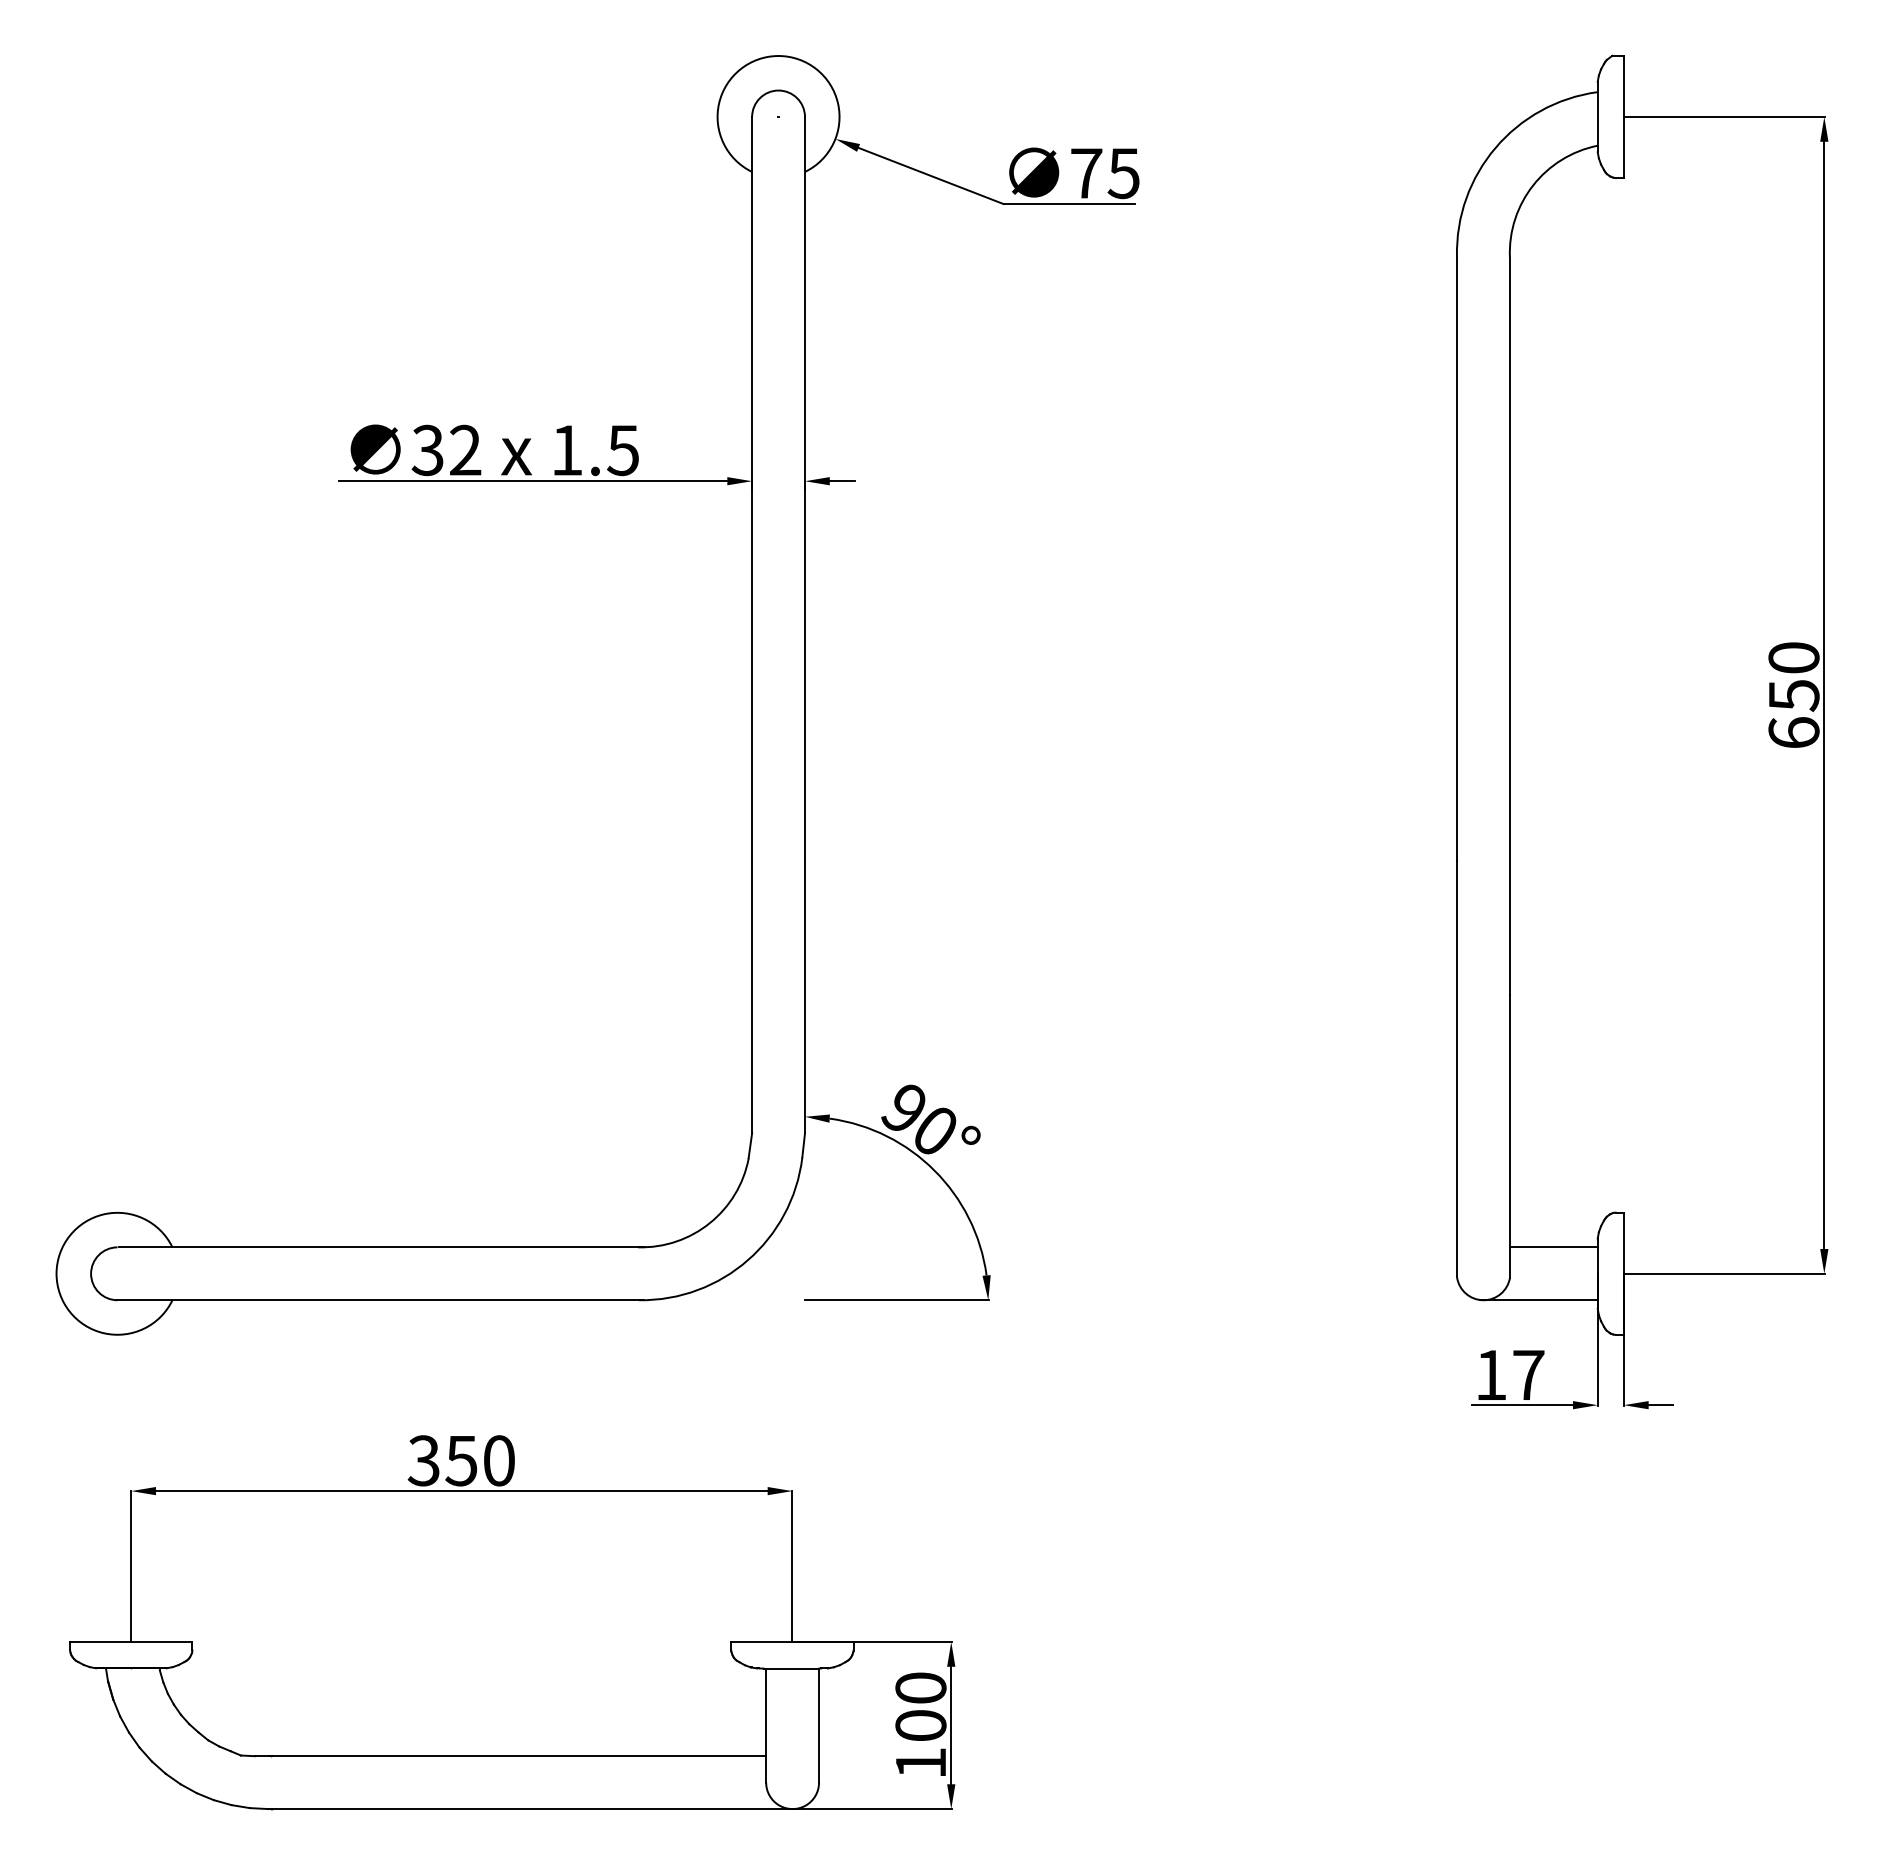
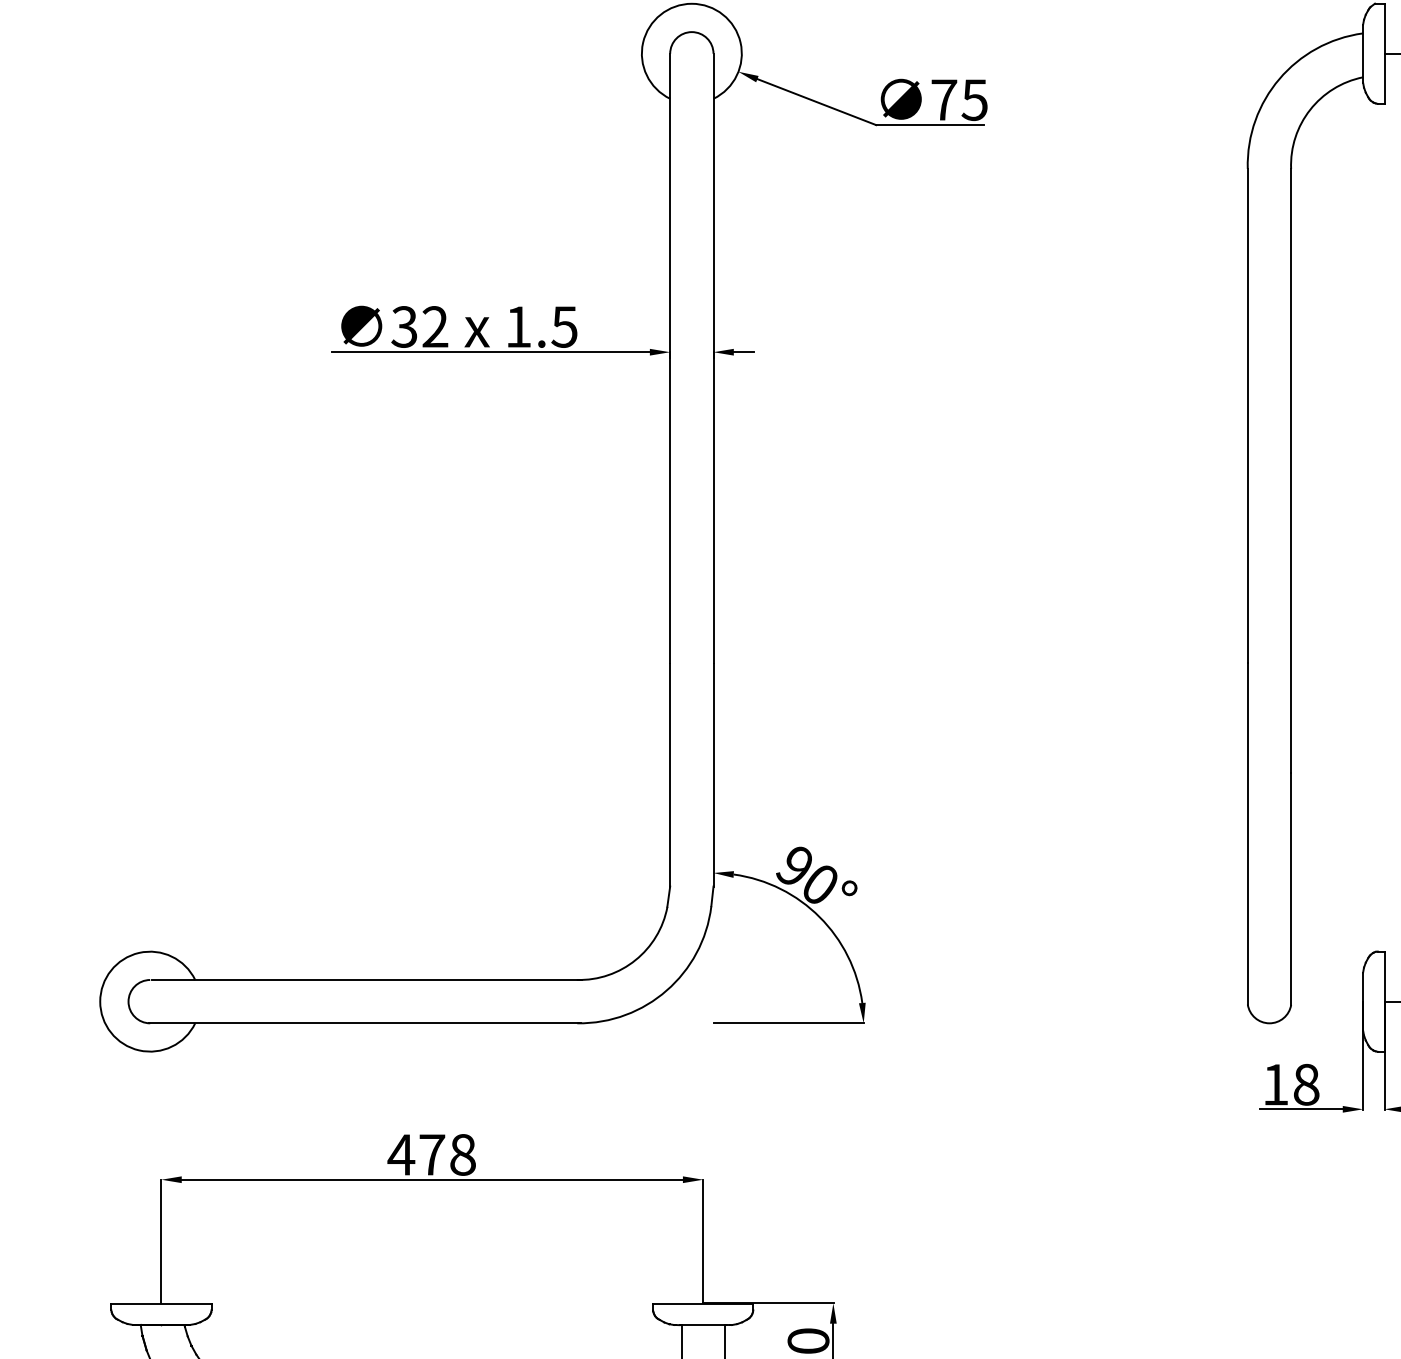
line: (1554, 1247) -> (1327, 980), removed
line: (1538, 1300) -> (1314, 1023), removed
text: (1528, 1374) -> (1306, 1084), 17 -> 18
text: (461, 1460) -> (432, 1154), 350 -> 478

